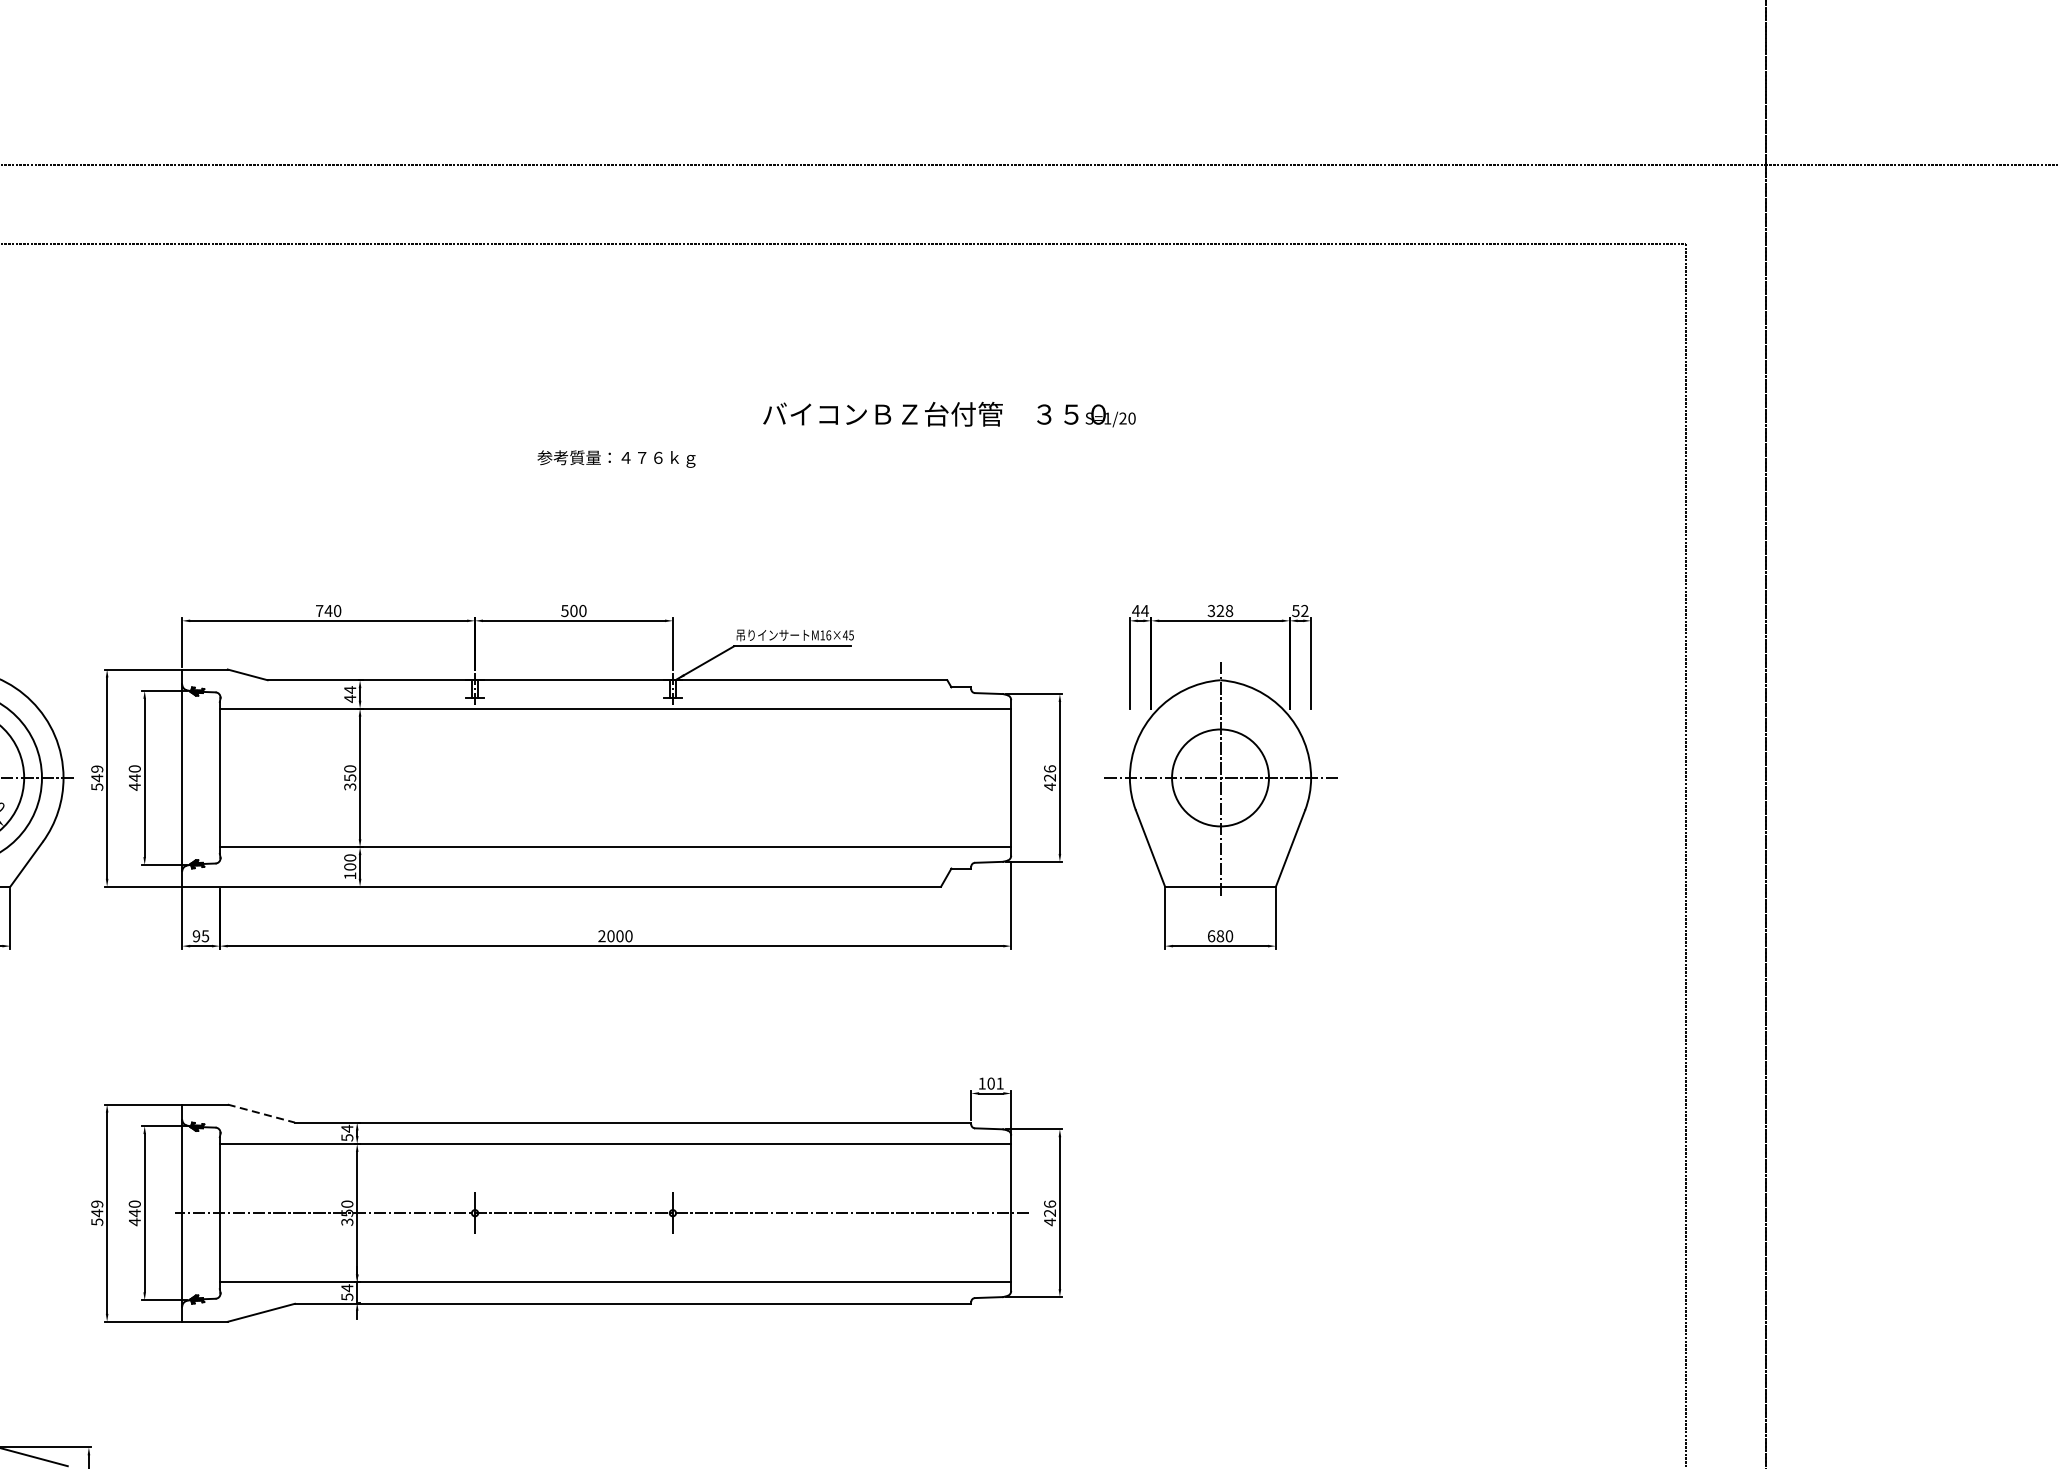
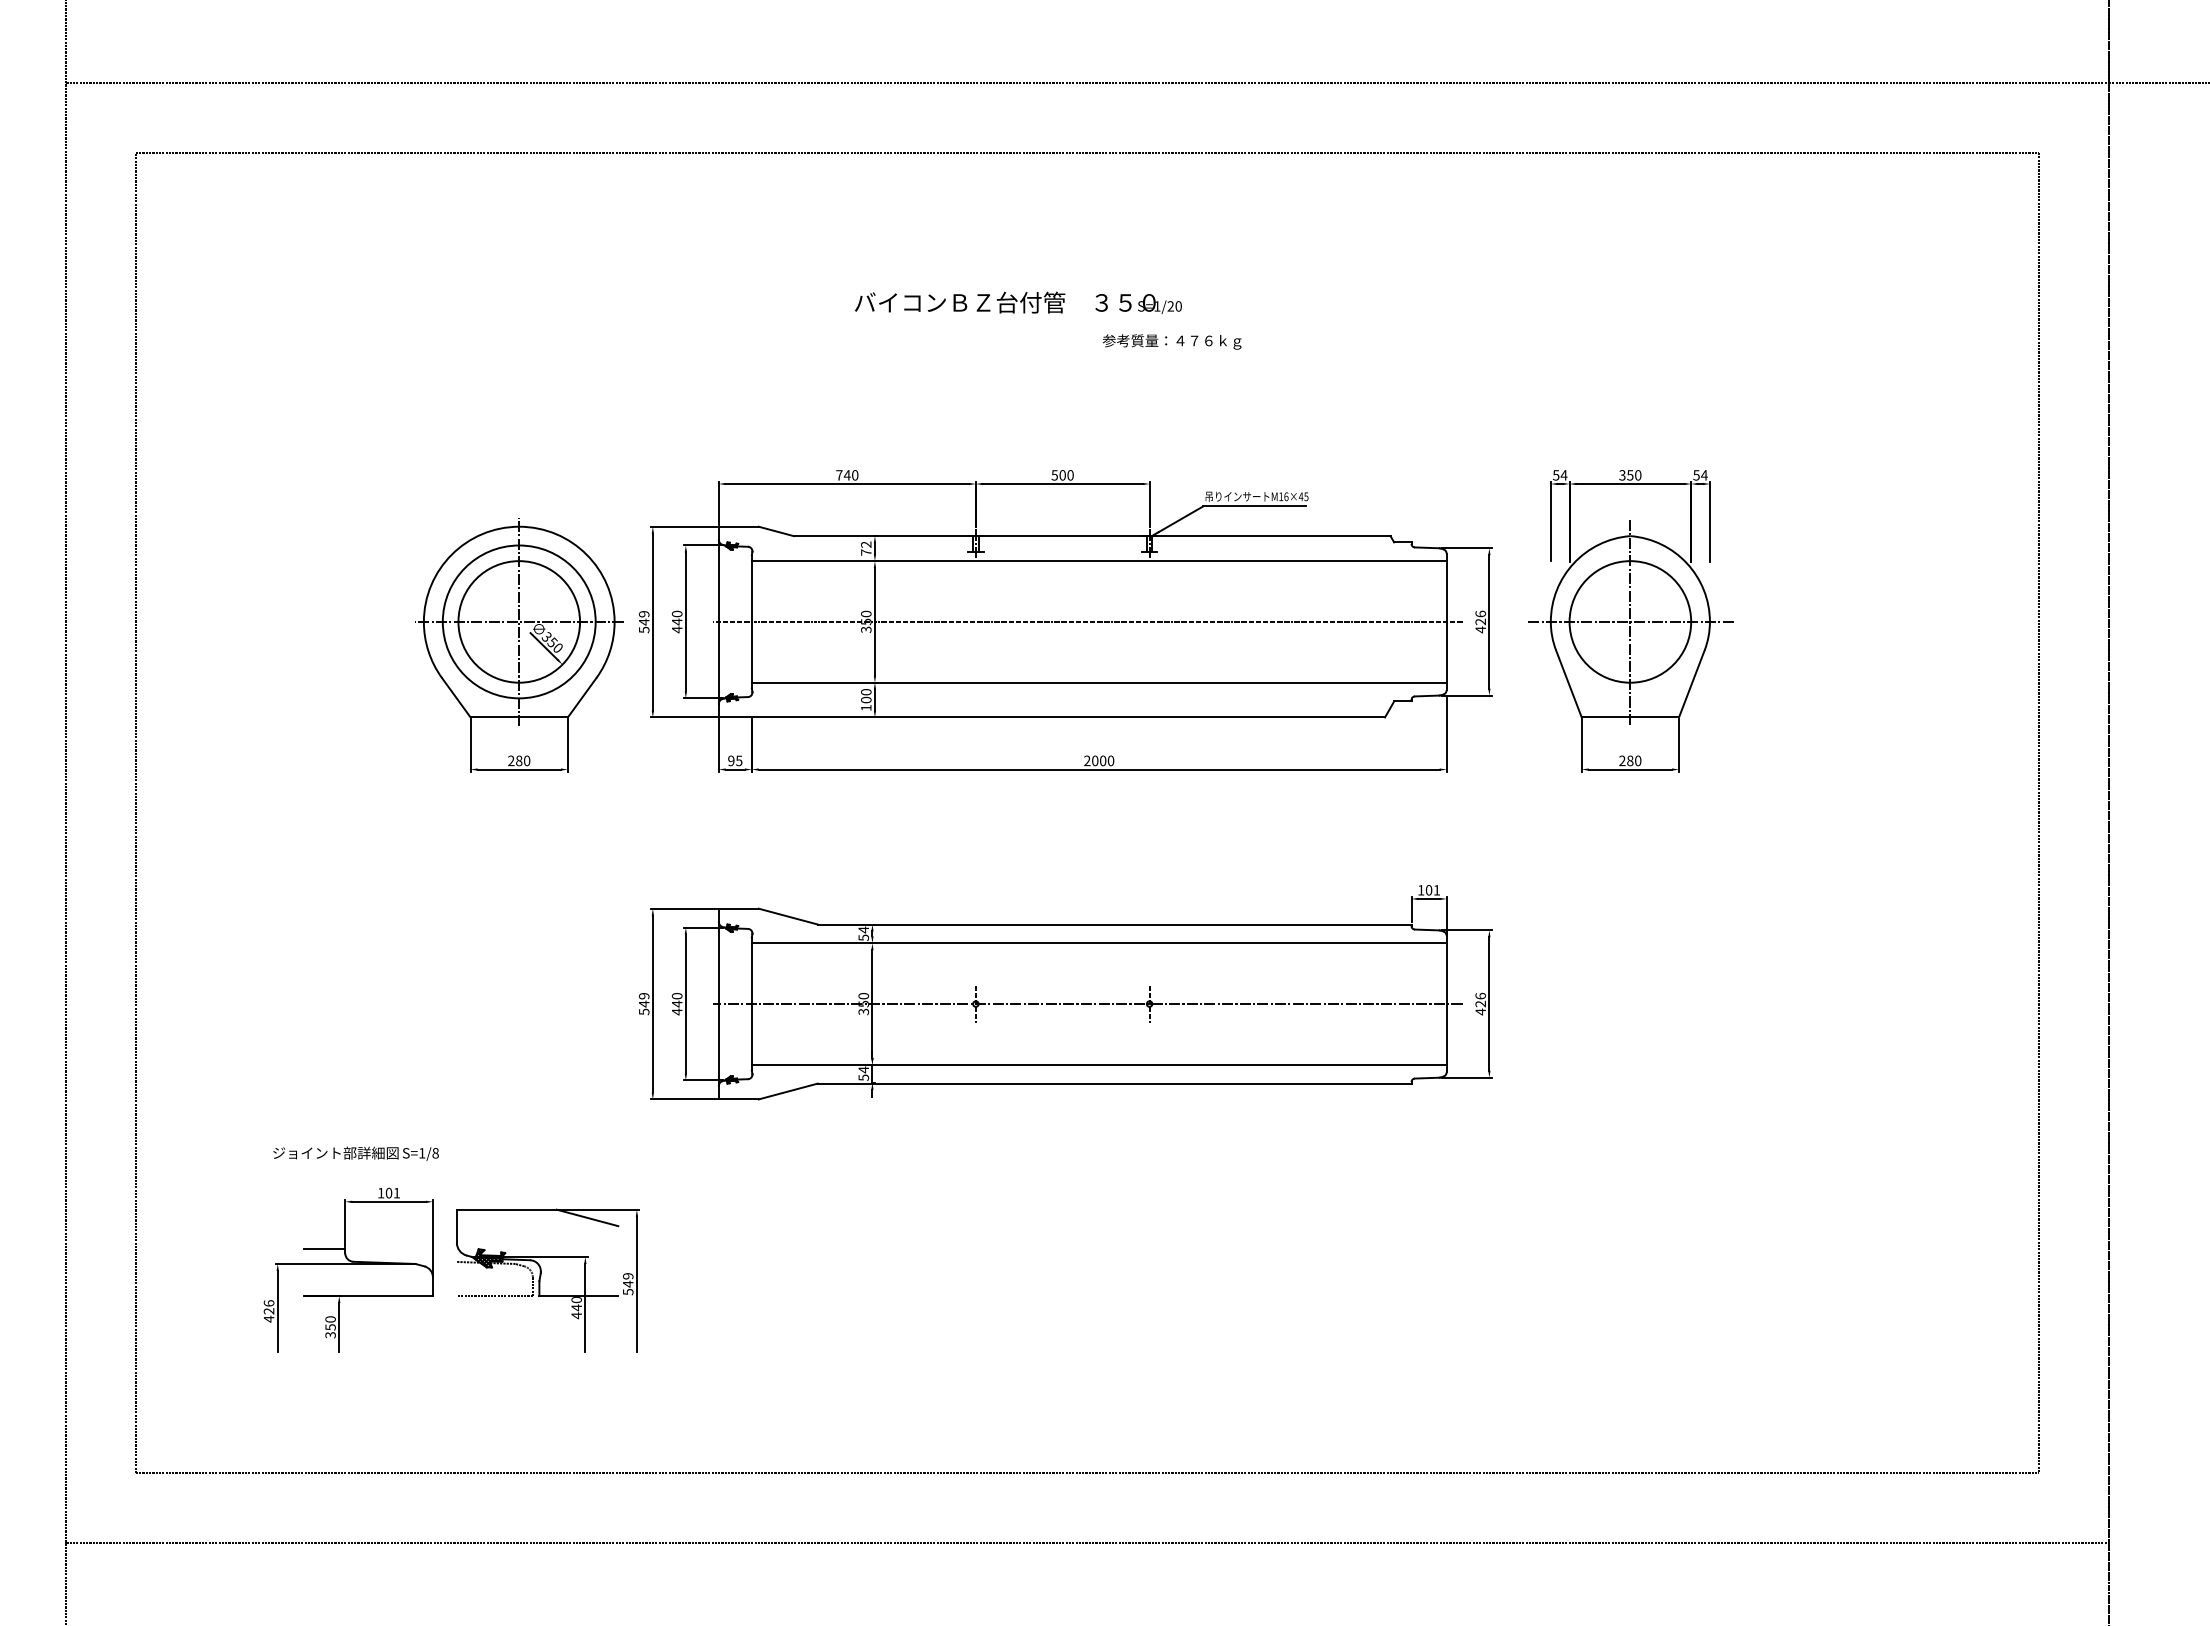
text: (949, 414) -> (1018, 302), moved
text: (615, 458) -> (1171, 341), moved
text: (1135, 611) -> (1555, 475), 44 -> 54
text: (1225, 611) -> (1634, 475), 328 -> 350
text: (1304, 611) -> (1704, 475), 52 -> 54
text: (350, 694) -> (866, 548), 44 -> 72
line: (602, 777) -> (1087, 621), added
circle: (1220, 777) -> (1630, 621), size x1.43
text: (1211, 935) -> (1622, 760), 680 -> 280
line: (261, 1113) -> (788, 916), dashed -> solid

